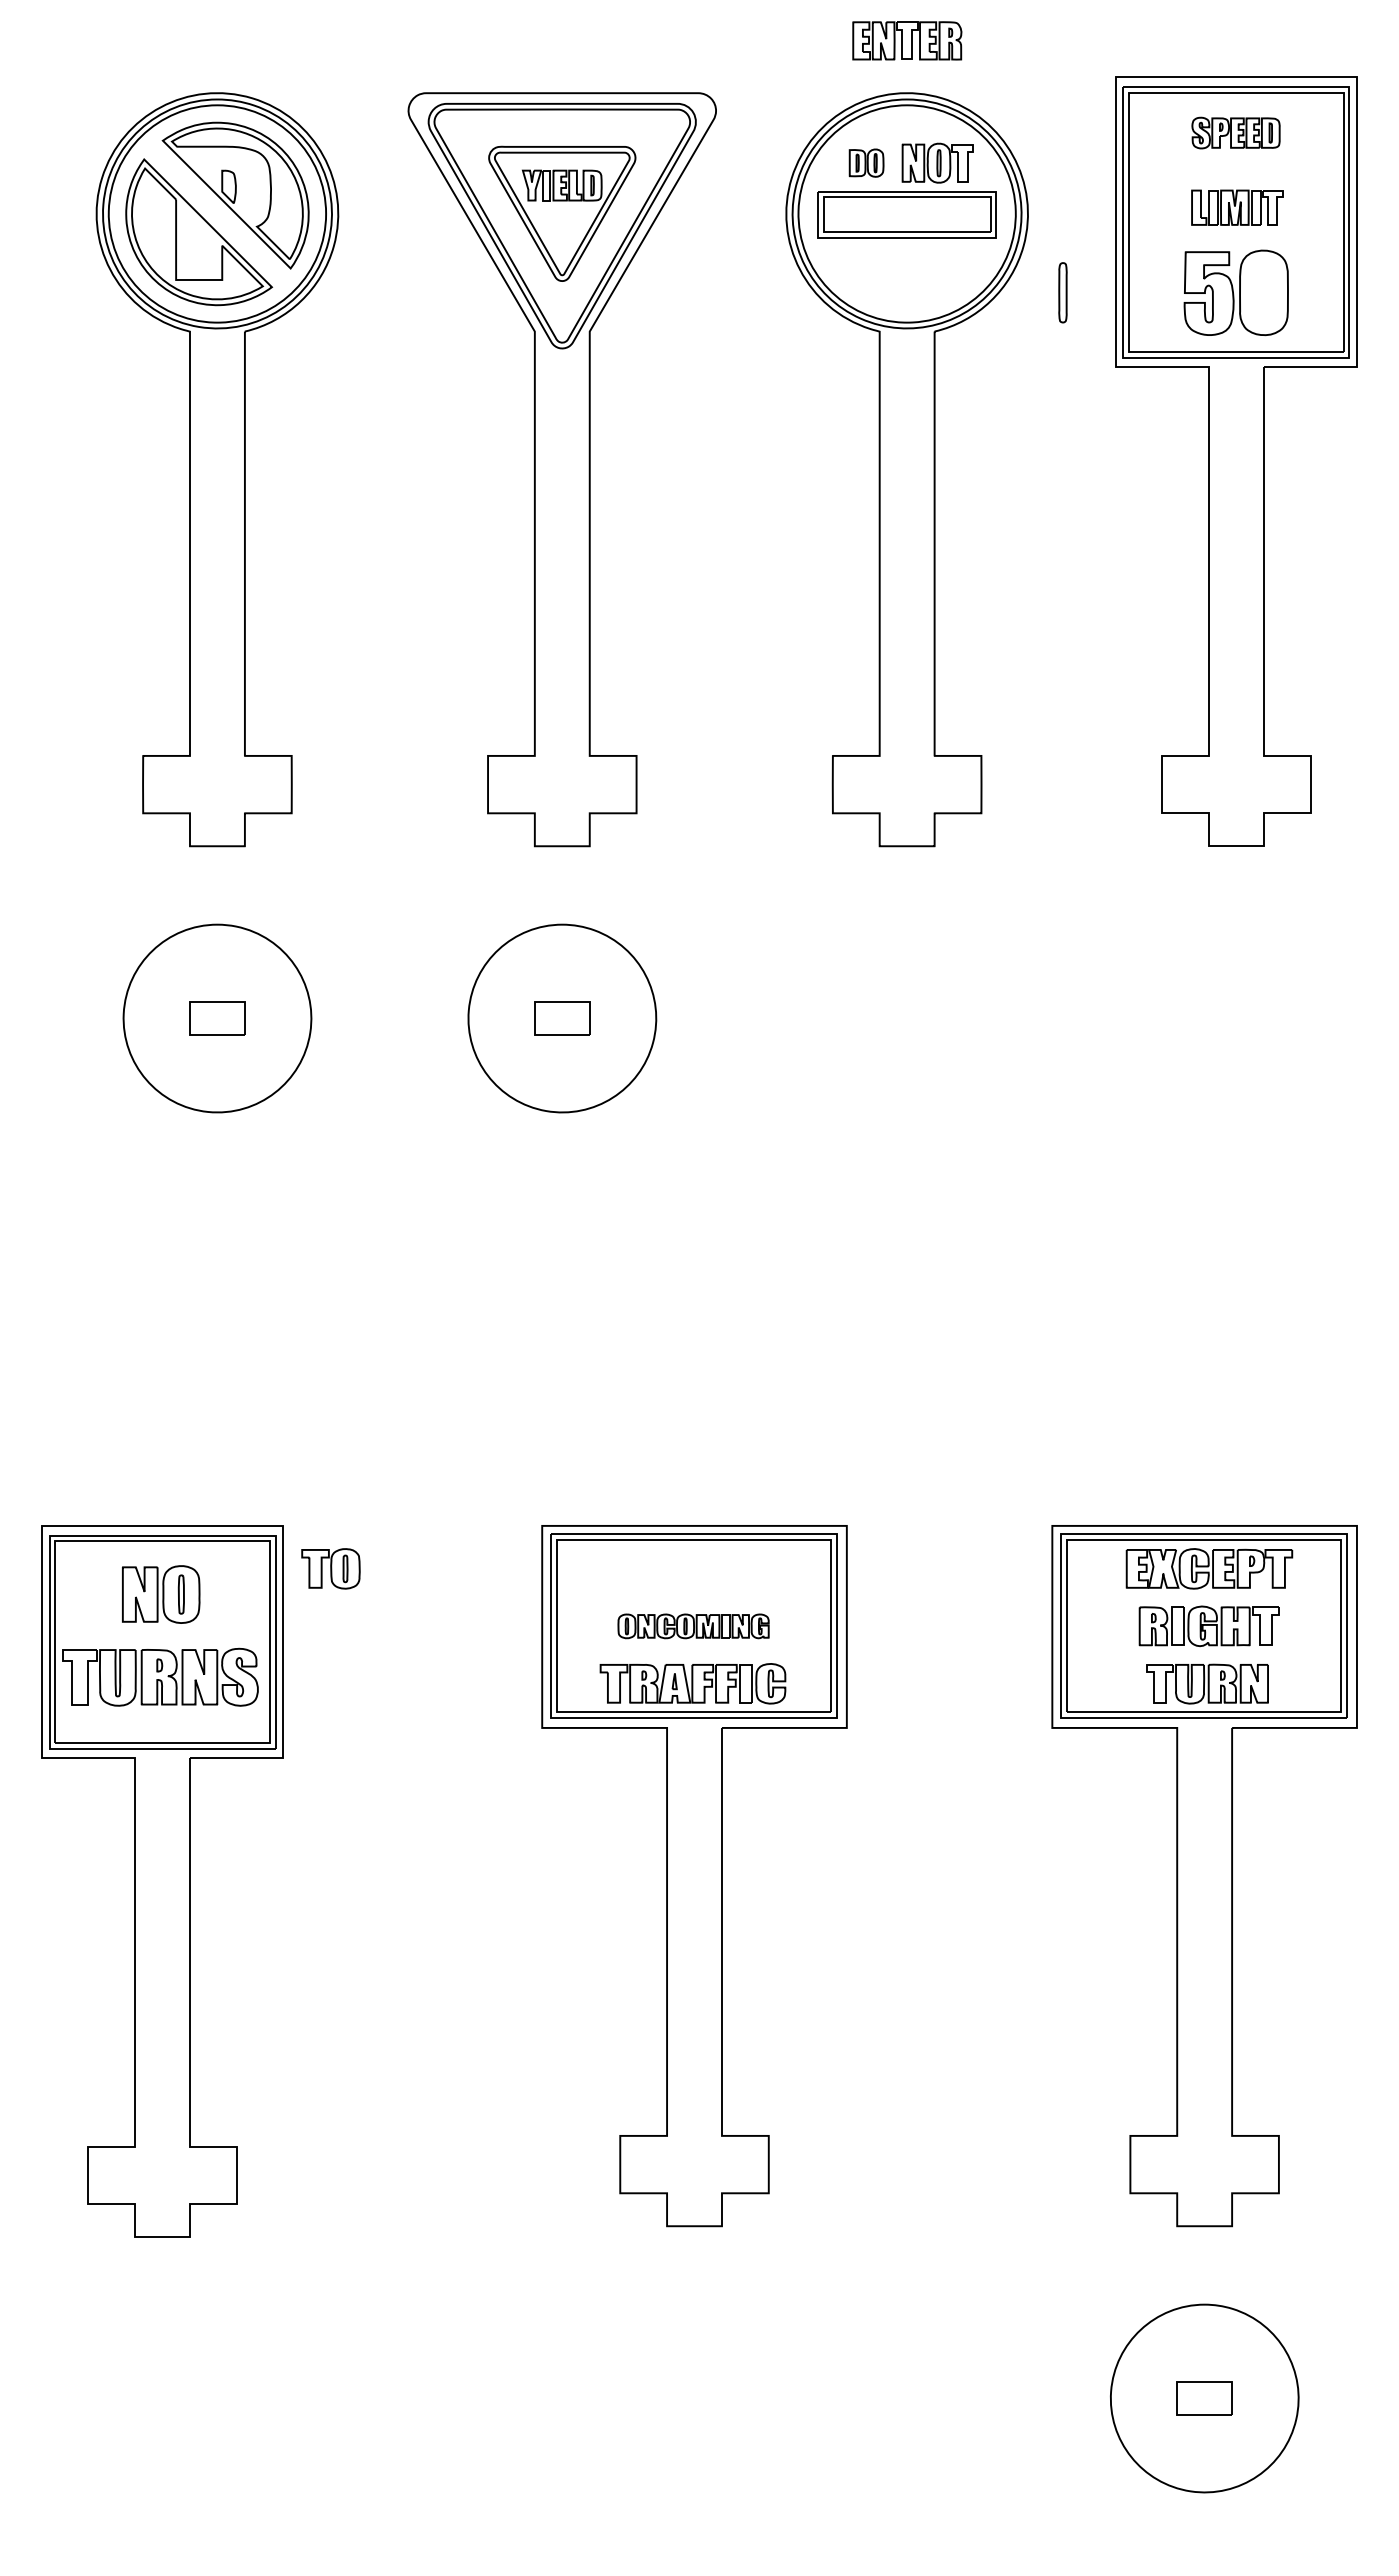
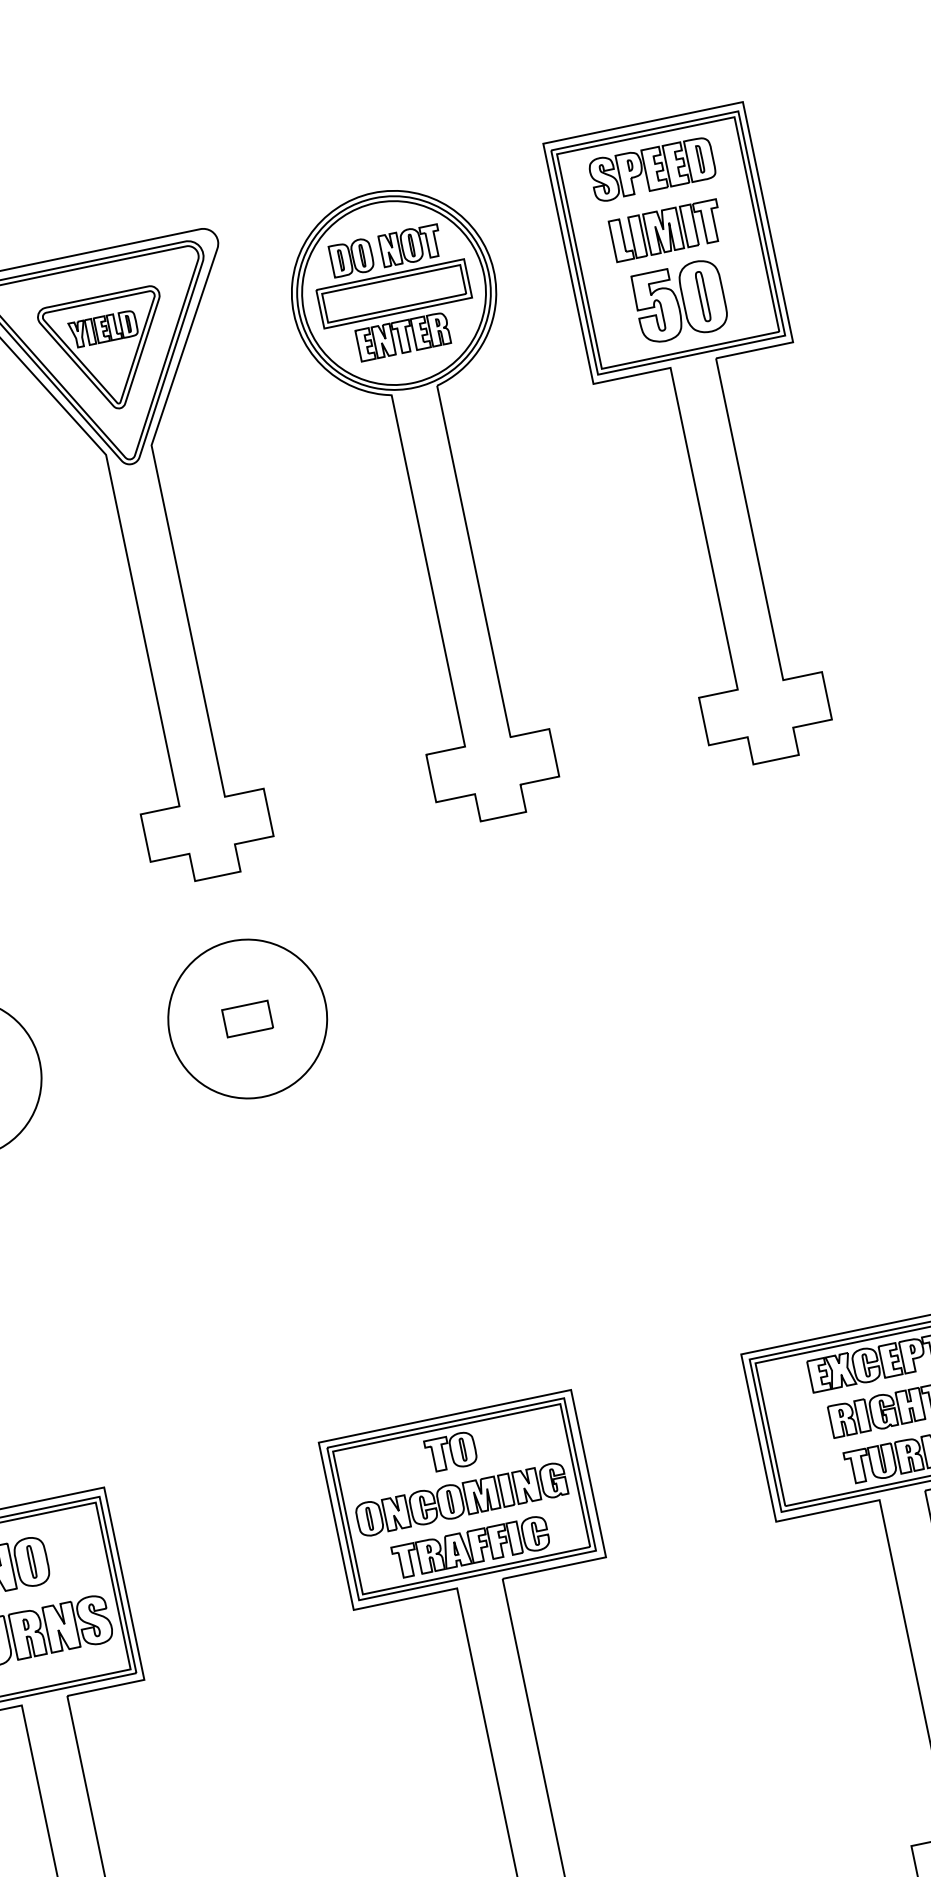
part: (907, 40) -> (403, 336), moved
part: (1235, 132) -> (651, 168), size x1.67
part: (866, 162) -> (351, 257), size x1.43
part: (1236, 207) -> (665, 230), size x1.43
part: (1062, 292) -> (702, 296), moved
part: (330, 1568) -> (450, 1451), moved
part: (693, 1626) -> (461, 1499), size x1.67

